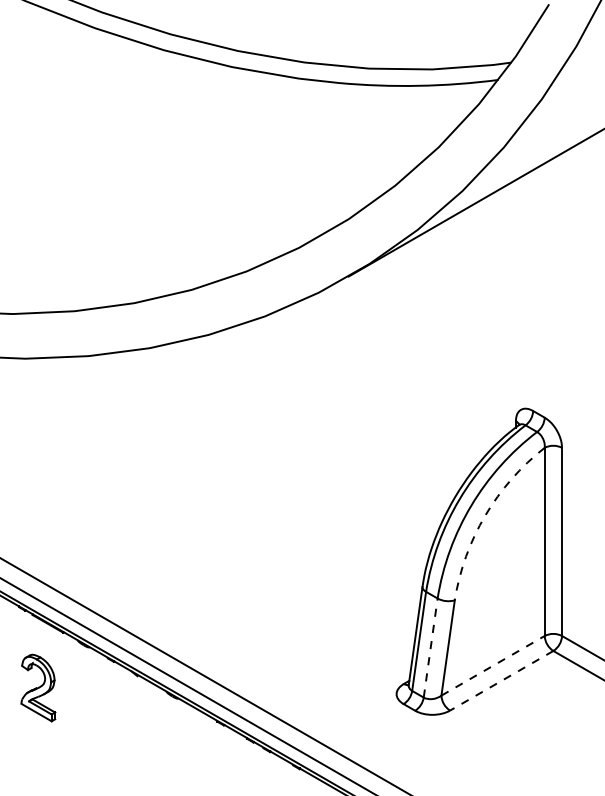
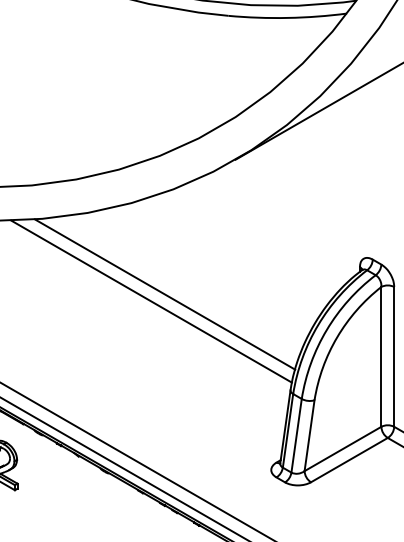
line: (253, 457) -> (164, 294), added
line: (235, 467) -> (151, 301), added
arc: (485, 515) -> (337, 337), dashed -> solid
line: (430, 647) -> (296, 435), dashed -> solid
line: (493, 665) -> (343, 448), dashed -> solid
line: (501, 680) -> (349, 459), dashed -> solid

